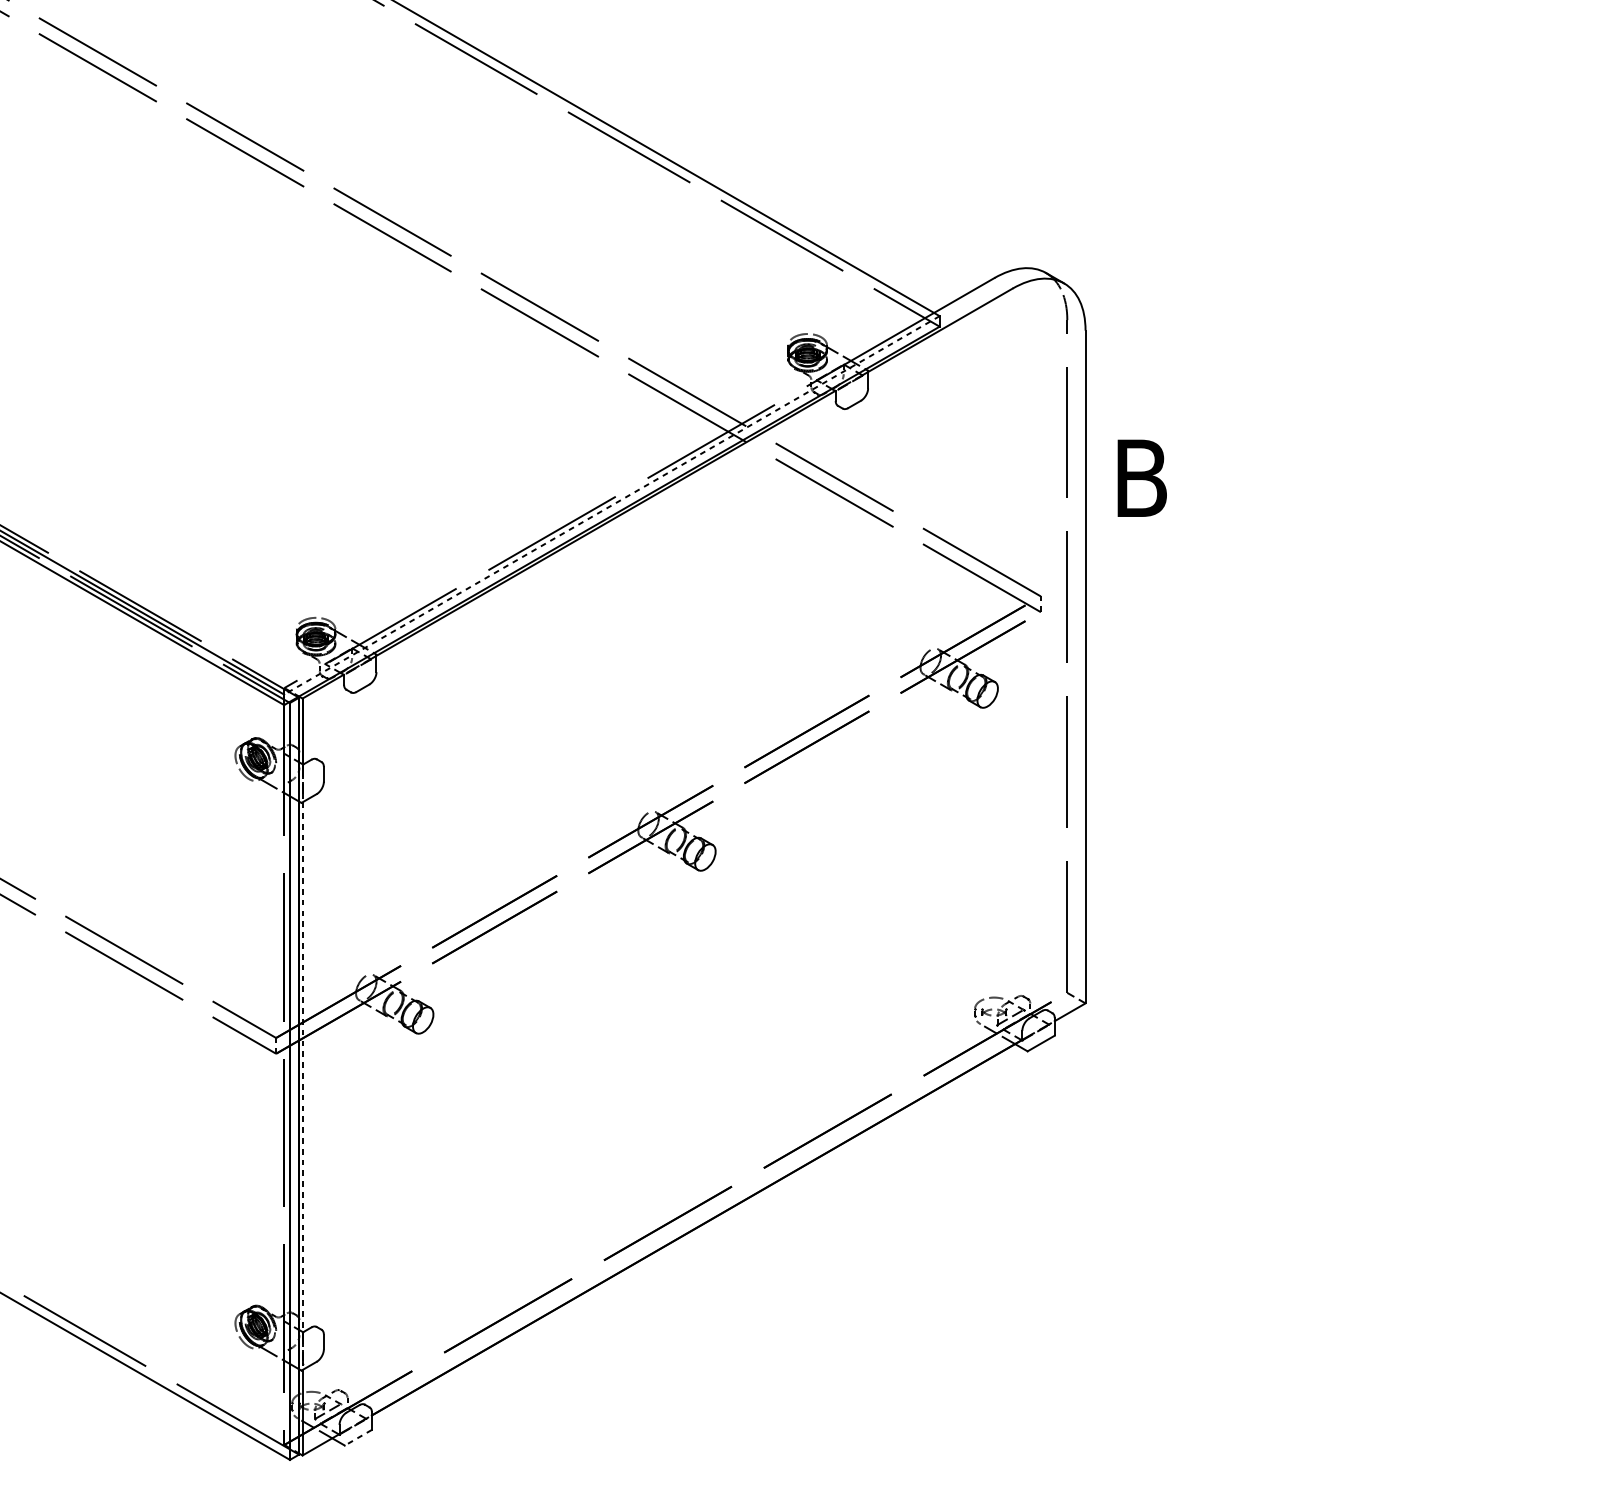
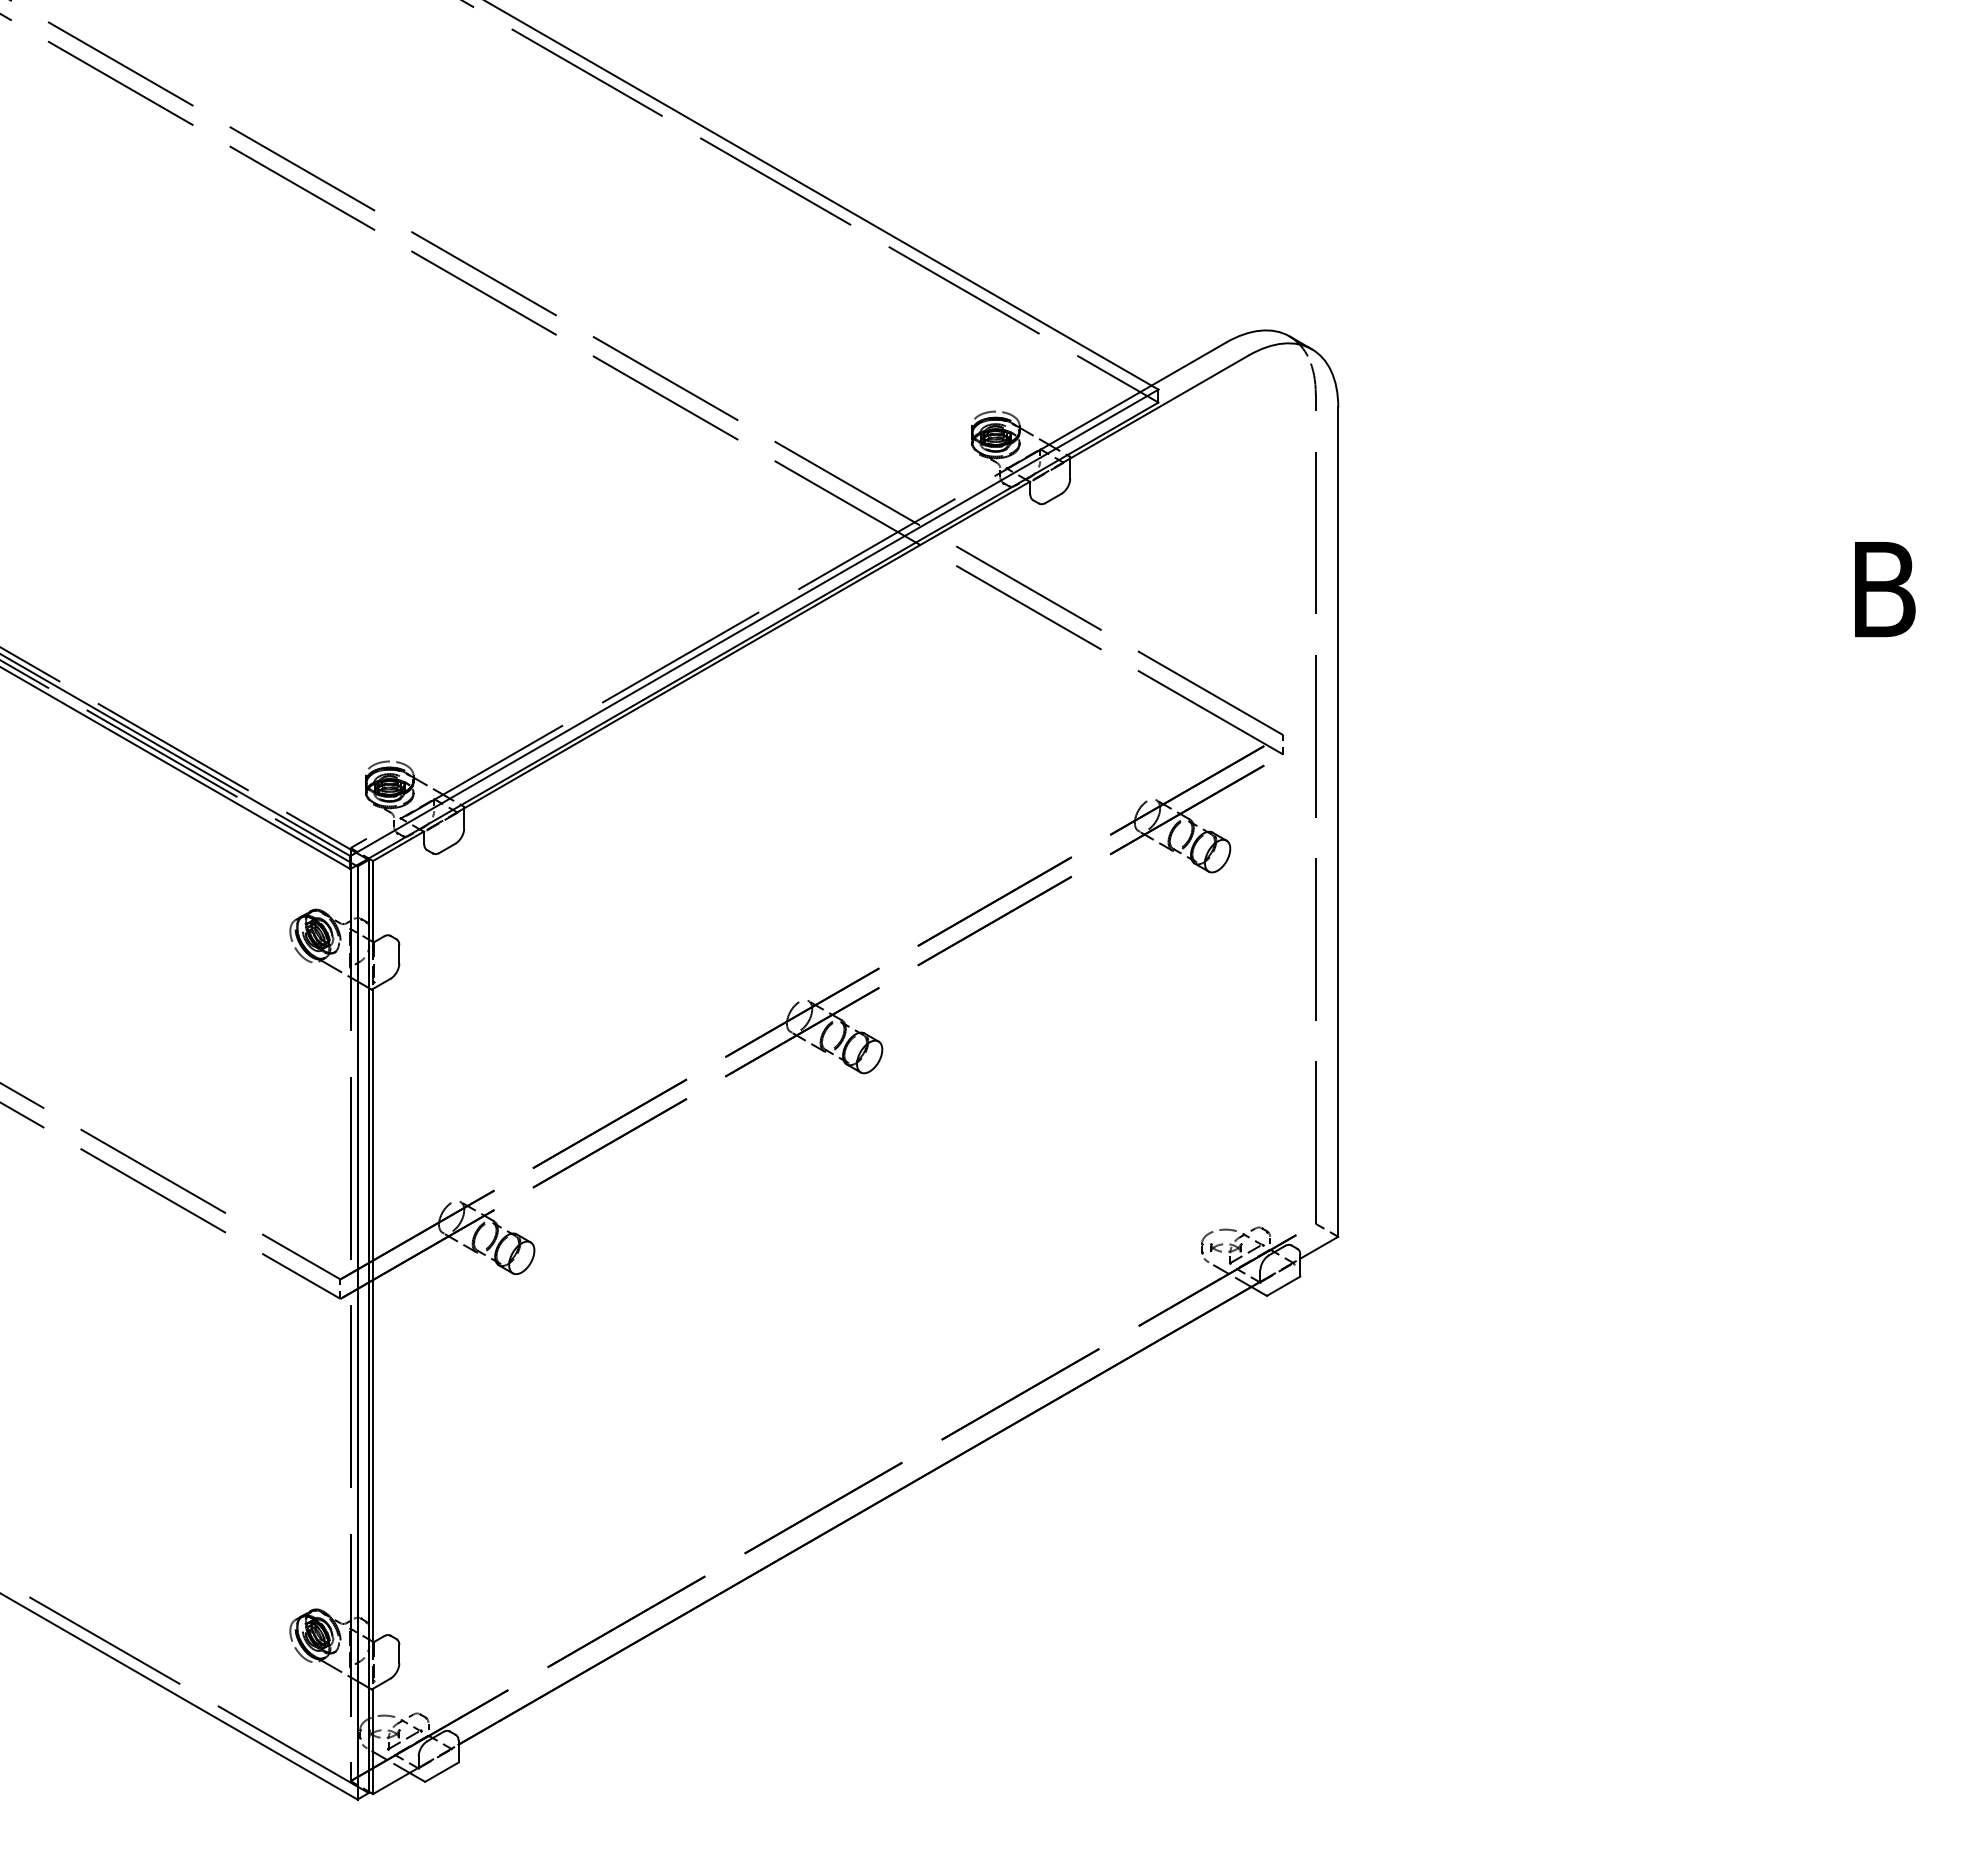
text: (1142, 478) -> (1885, 589), moved
line: (611, 505) -> (754, 622), dashed -> solid
line: (302, 1067) -> (373, 1315), dashed -> solid
line: (358, 1437) -> (441, 1772), dashed -> solid

